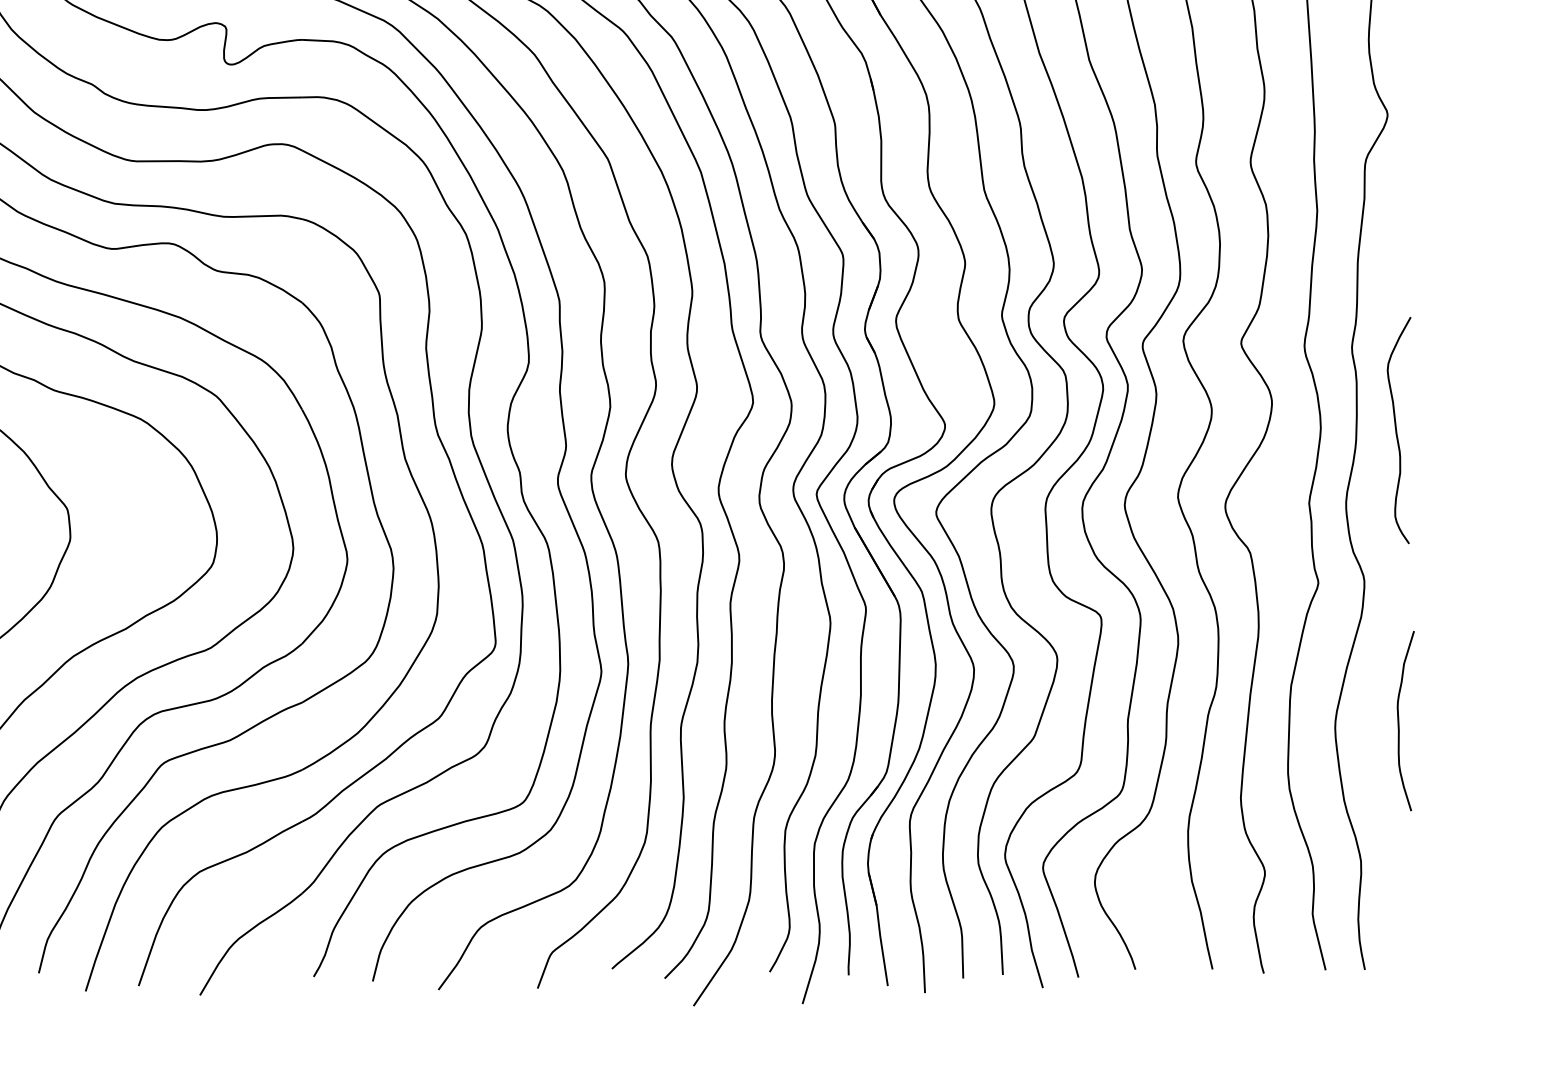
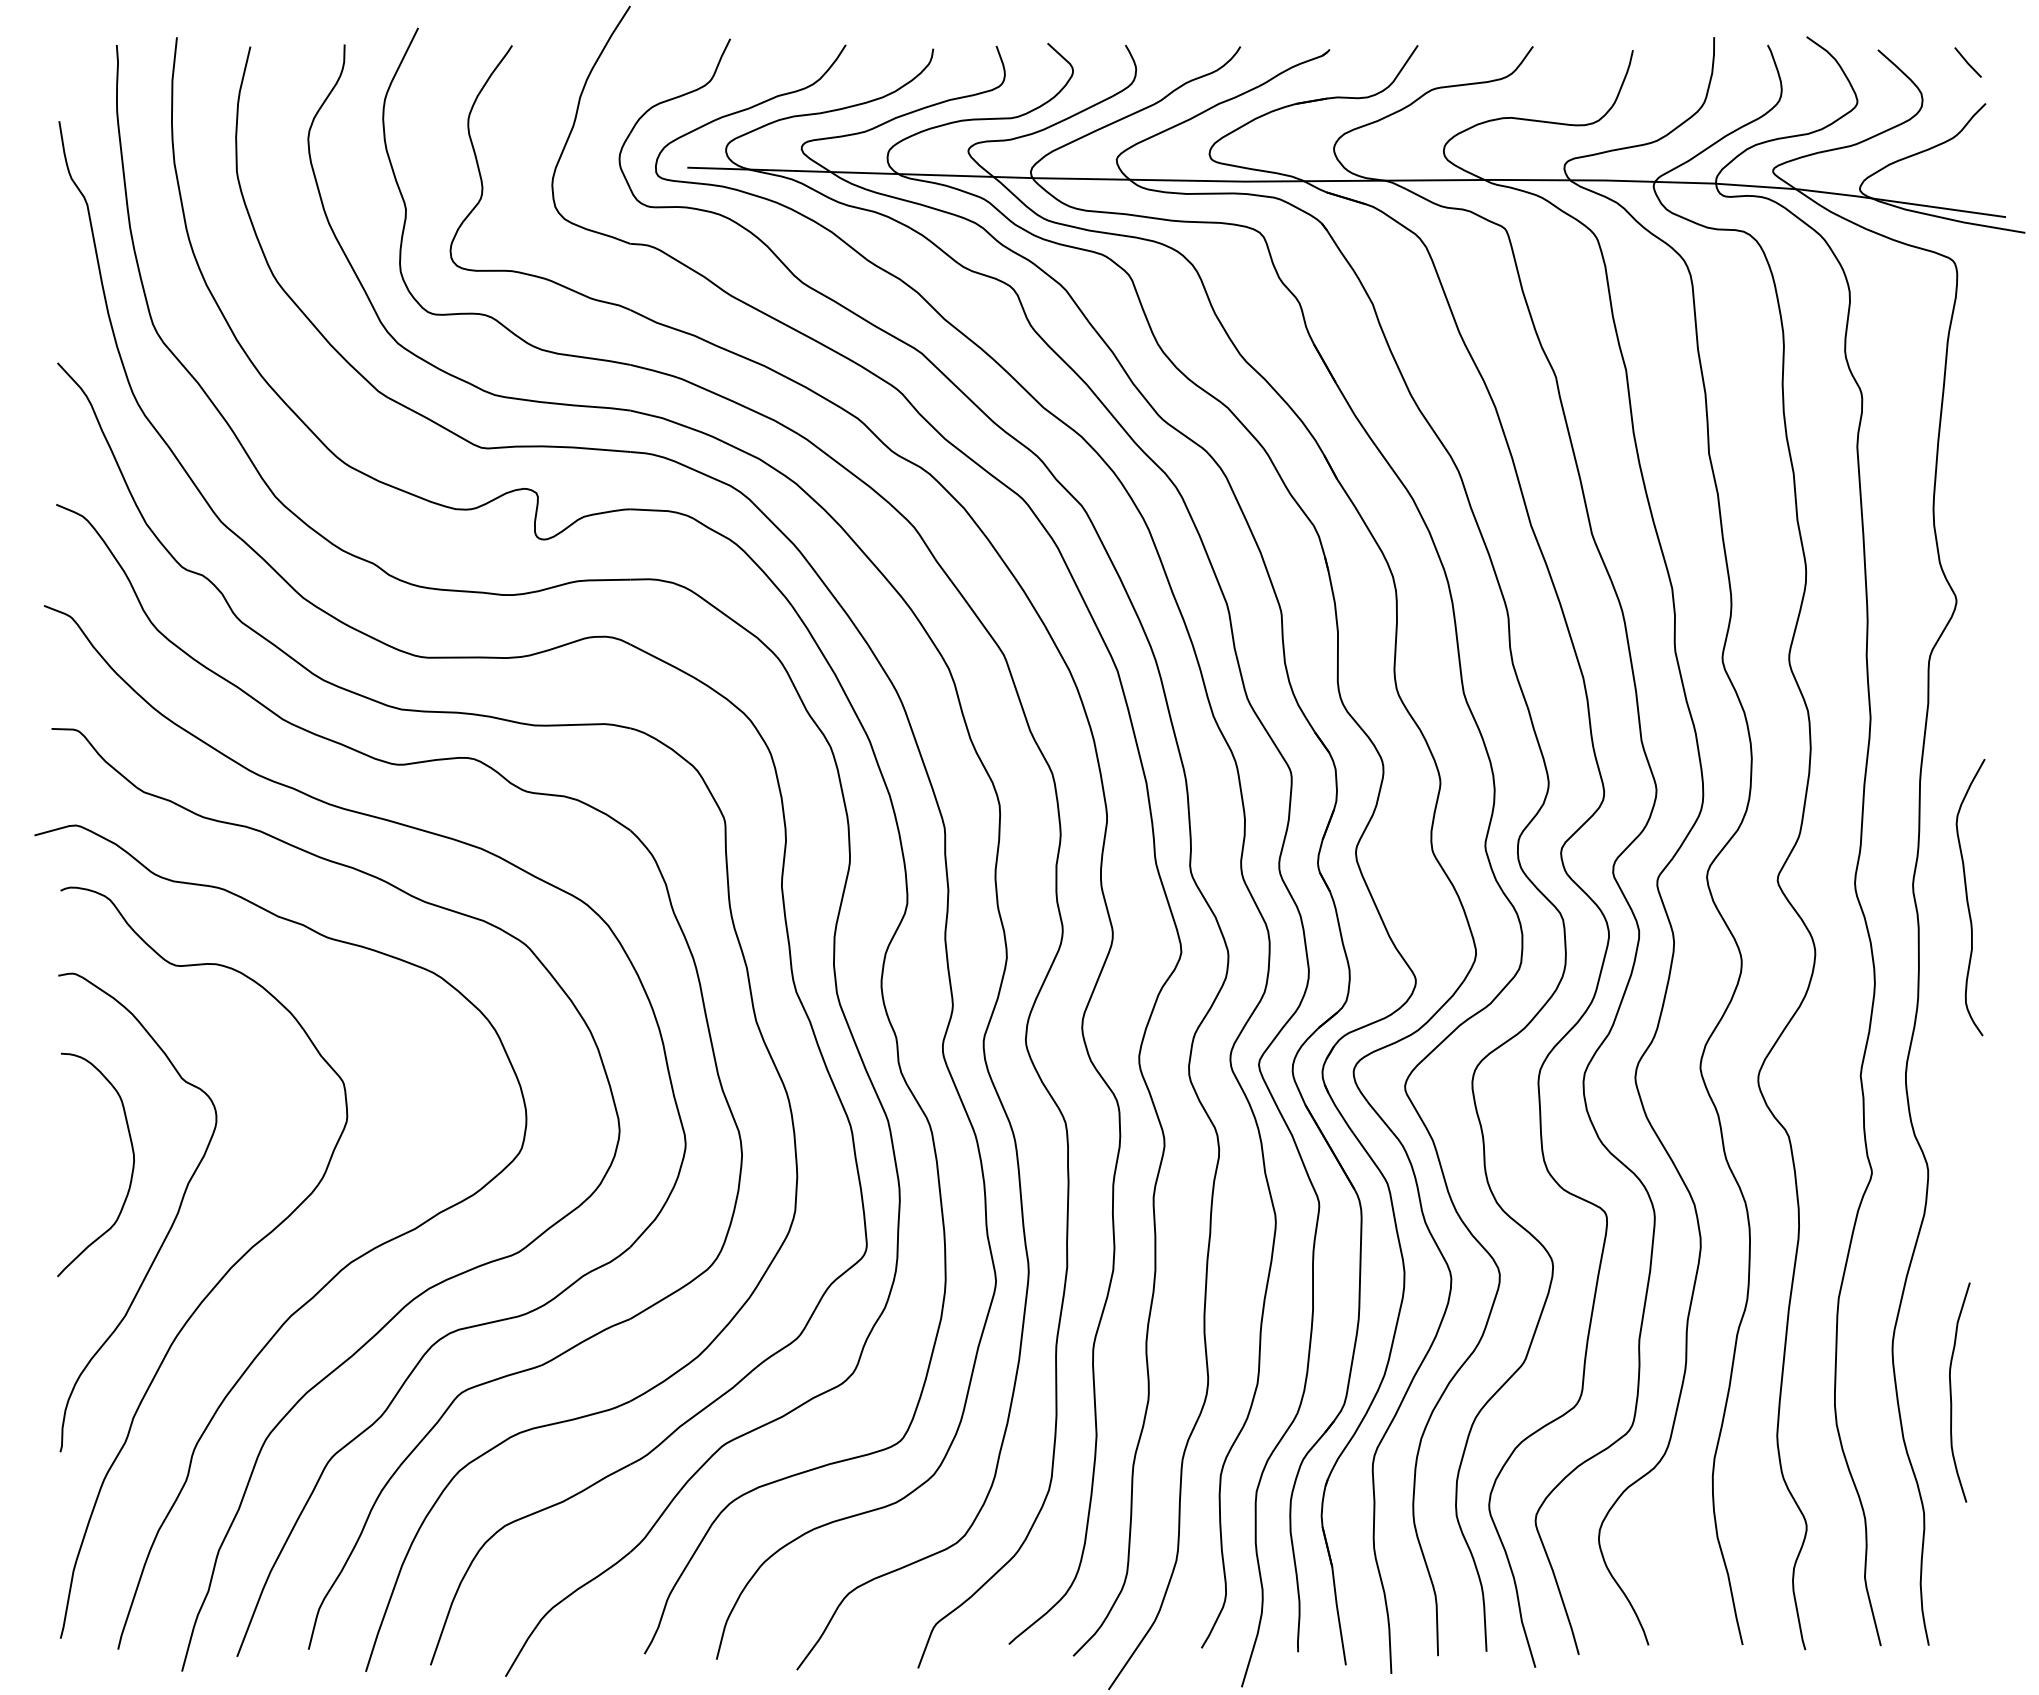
curve: (1397, 432) -> (1968, 899), moved
curve: (1399, 721) -> (1951, 1392), moved

